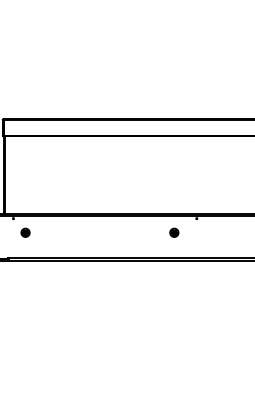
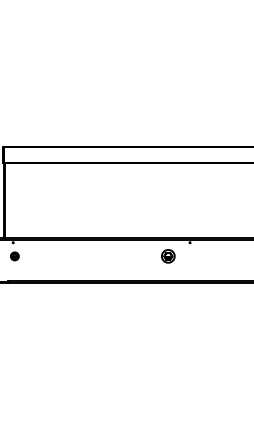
part: (25, 232) -> (14, 256), moved
part: (174, 232) -> (168, 256), size x1.6

